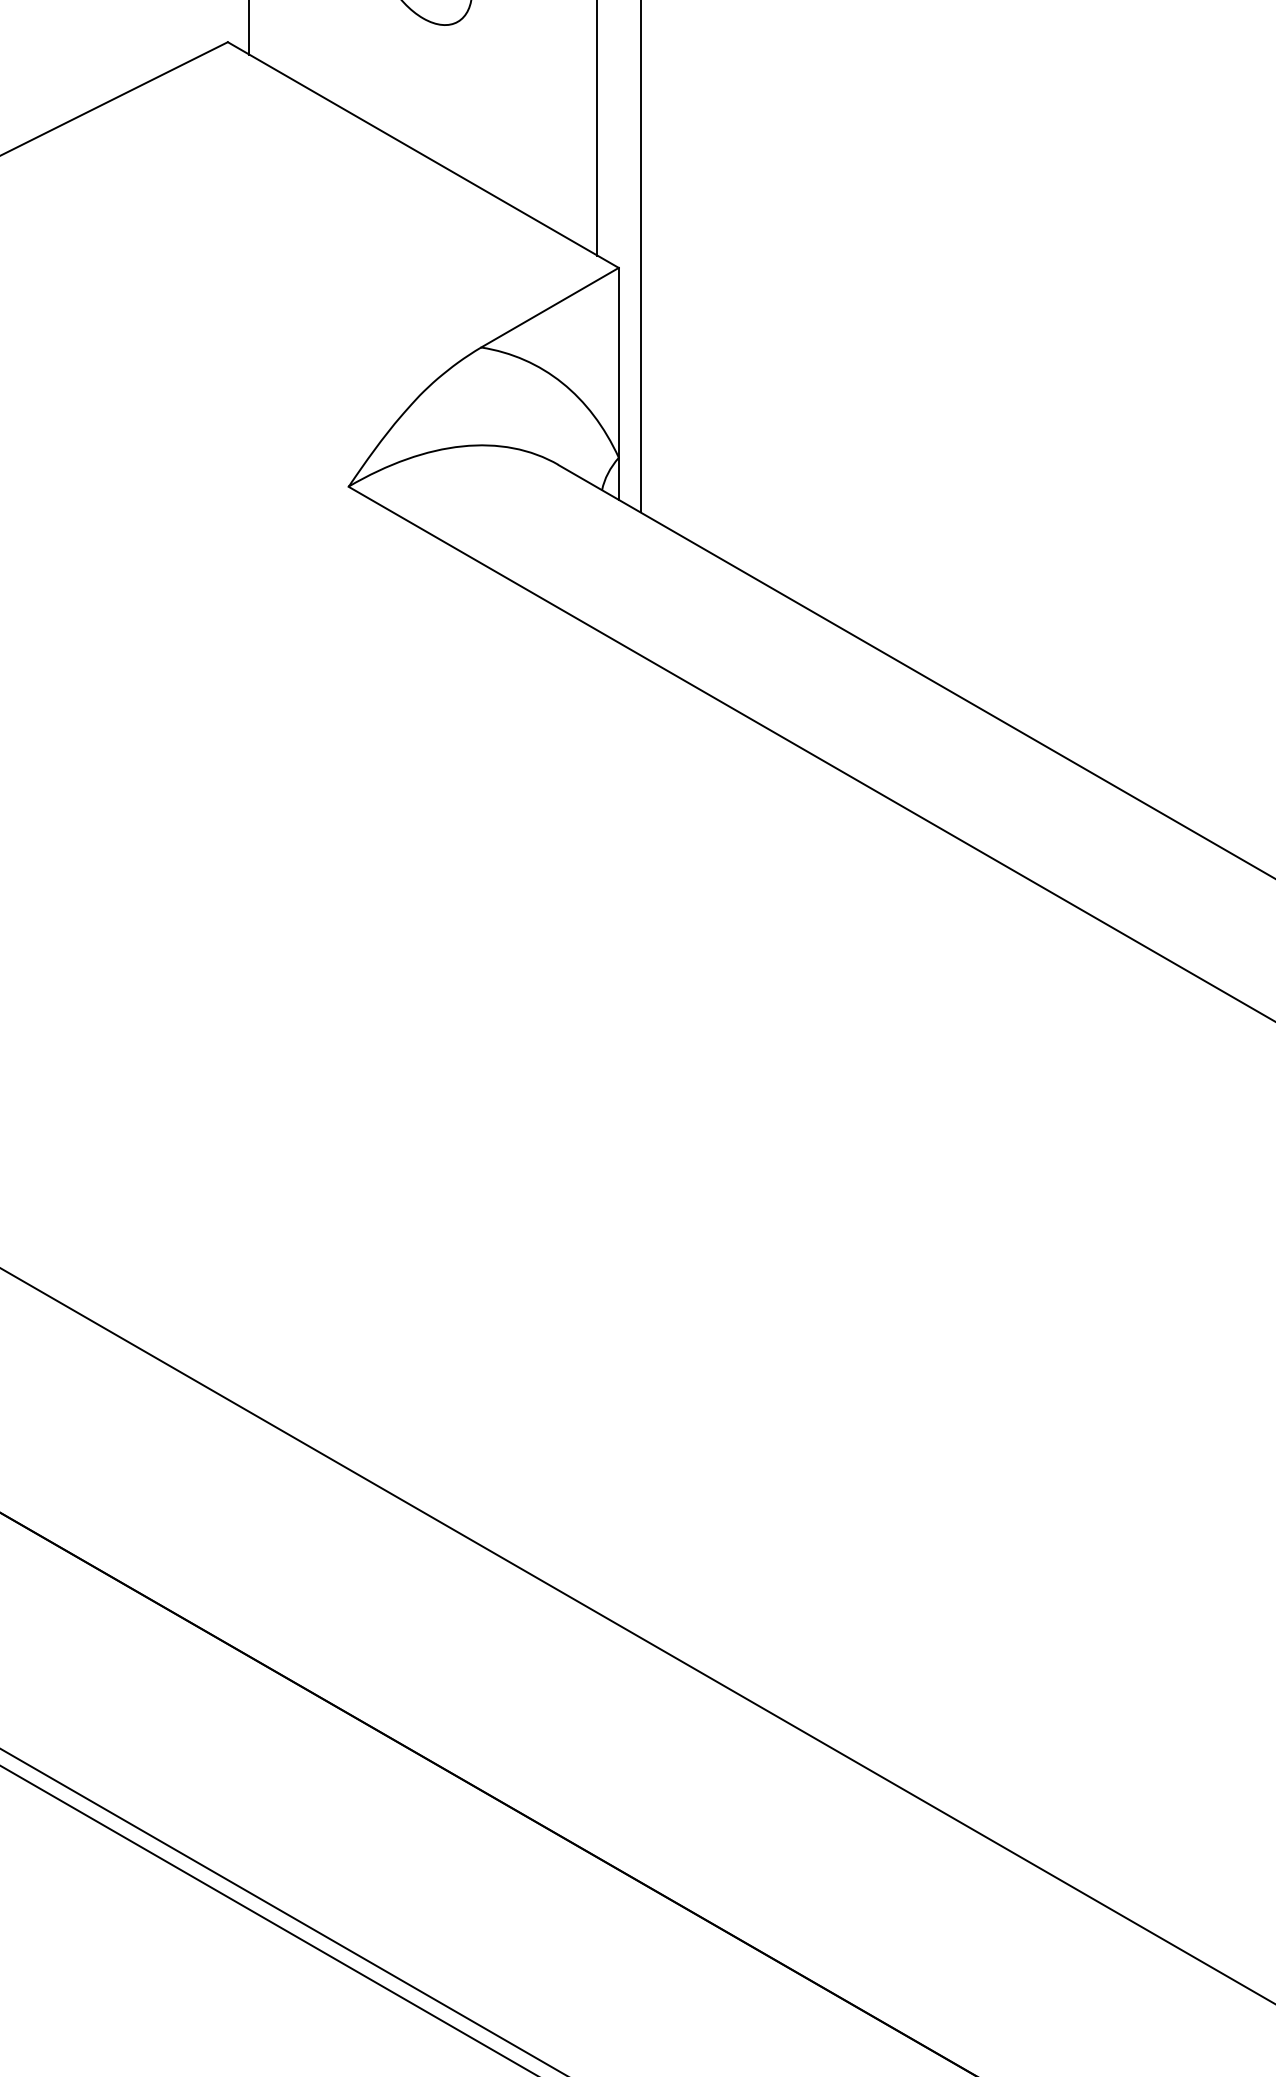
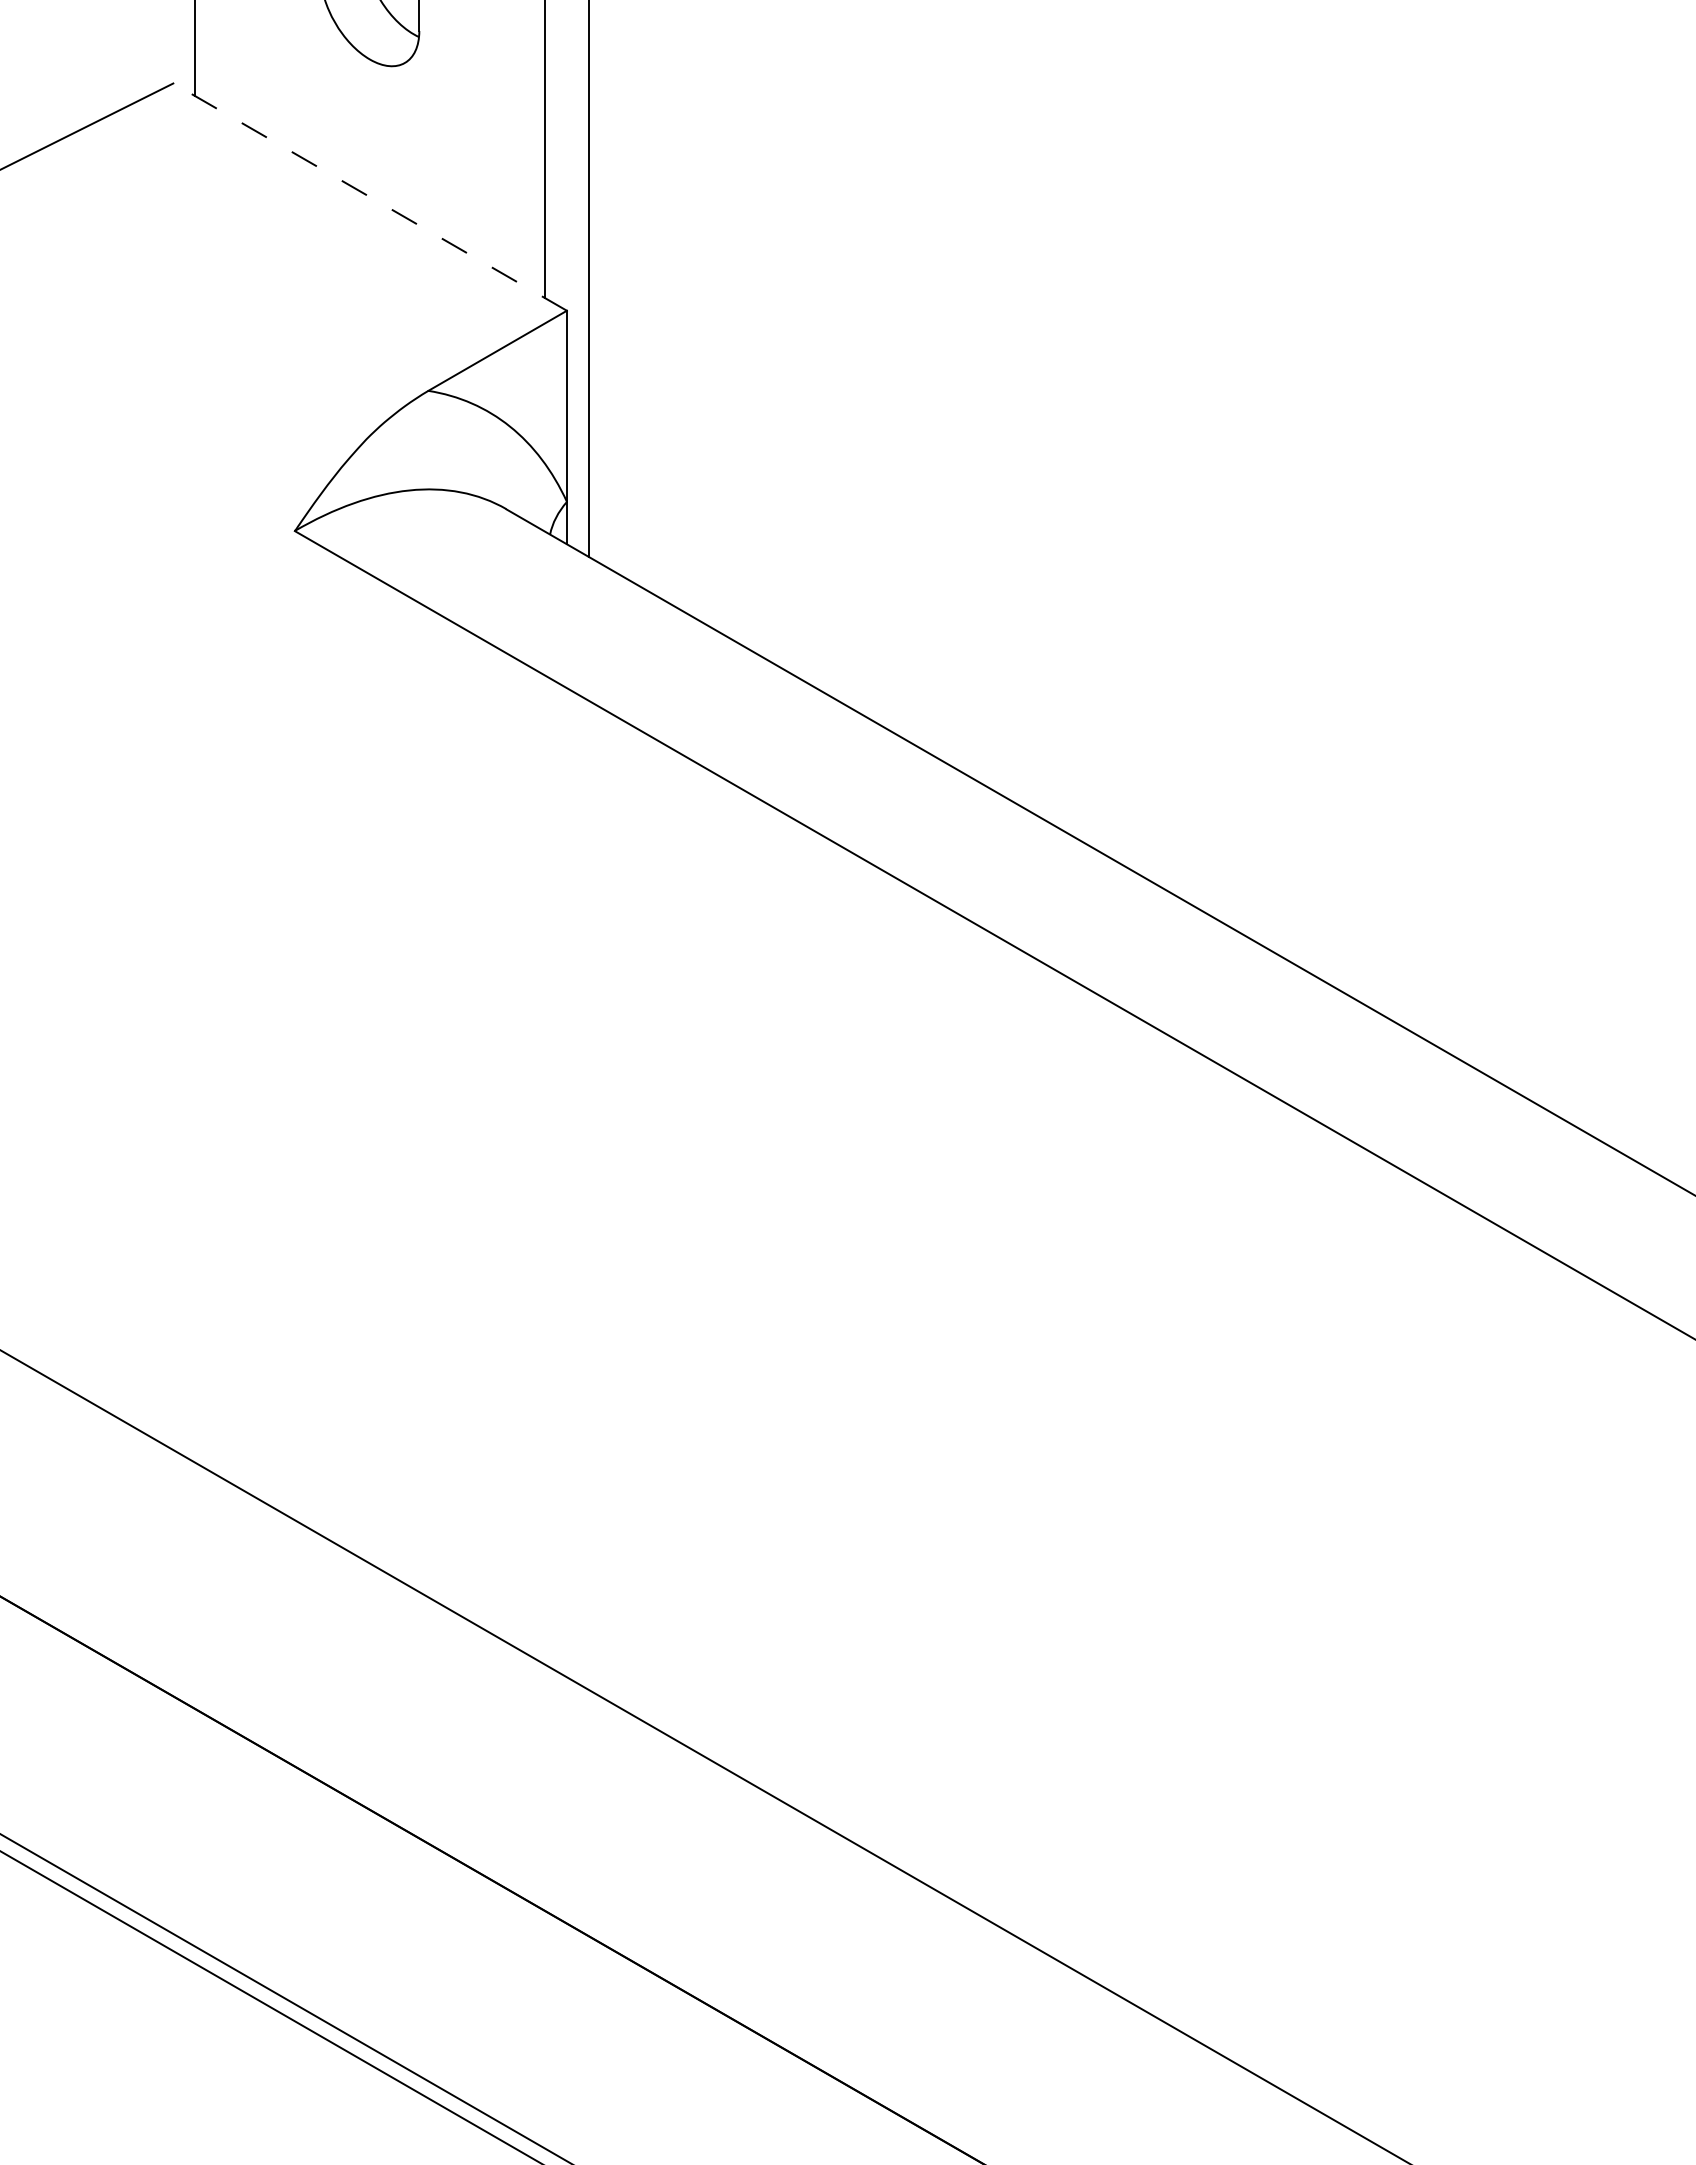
line: (422, 154) -> (369, 196), solid -> dashed

